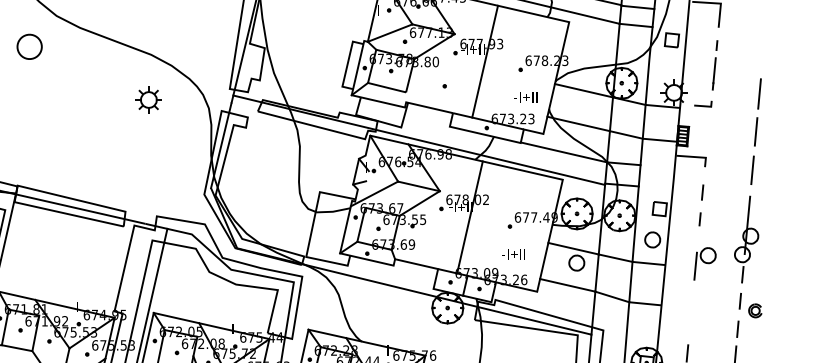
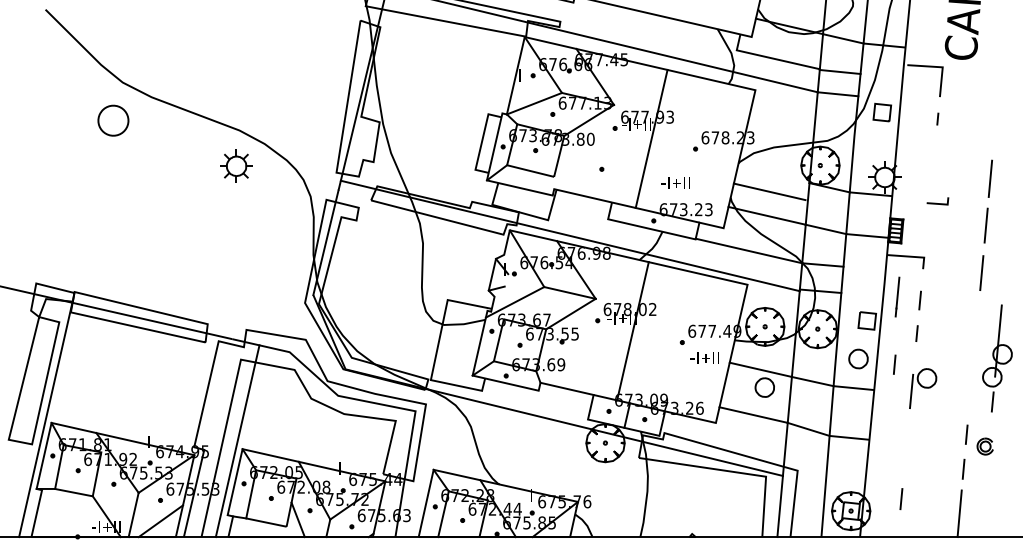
part: (29, 46) -> (113, 120), moved
line: (714, 73) -> (897, 296), moved
line: (583, 90) -> (769, 191), moved
text: (525, 96) -> (675, 182), moved
part: (148, 99) -> (236, 165), moved
line: (702, 105) -> (936, 202), moved
part: (746, 239) -> (997, 358), moved
line: (681, 244) -> (894, 364), added
text: (513, 254) -> (704, 357), moved

